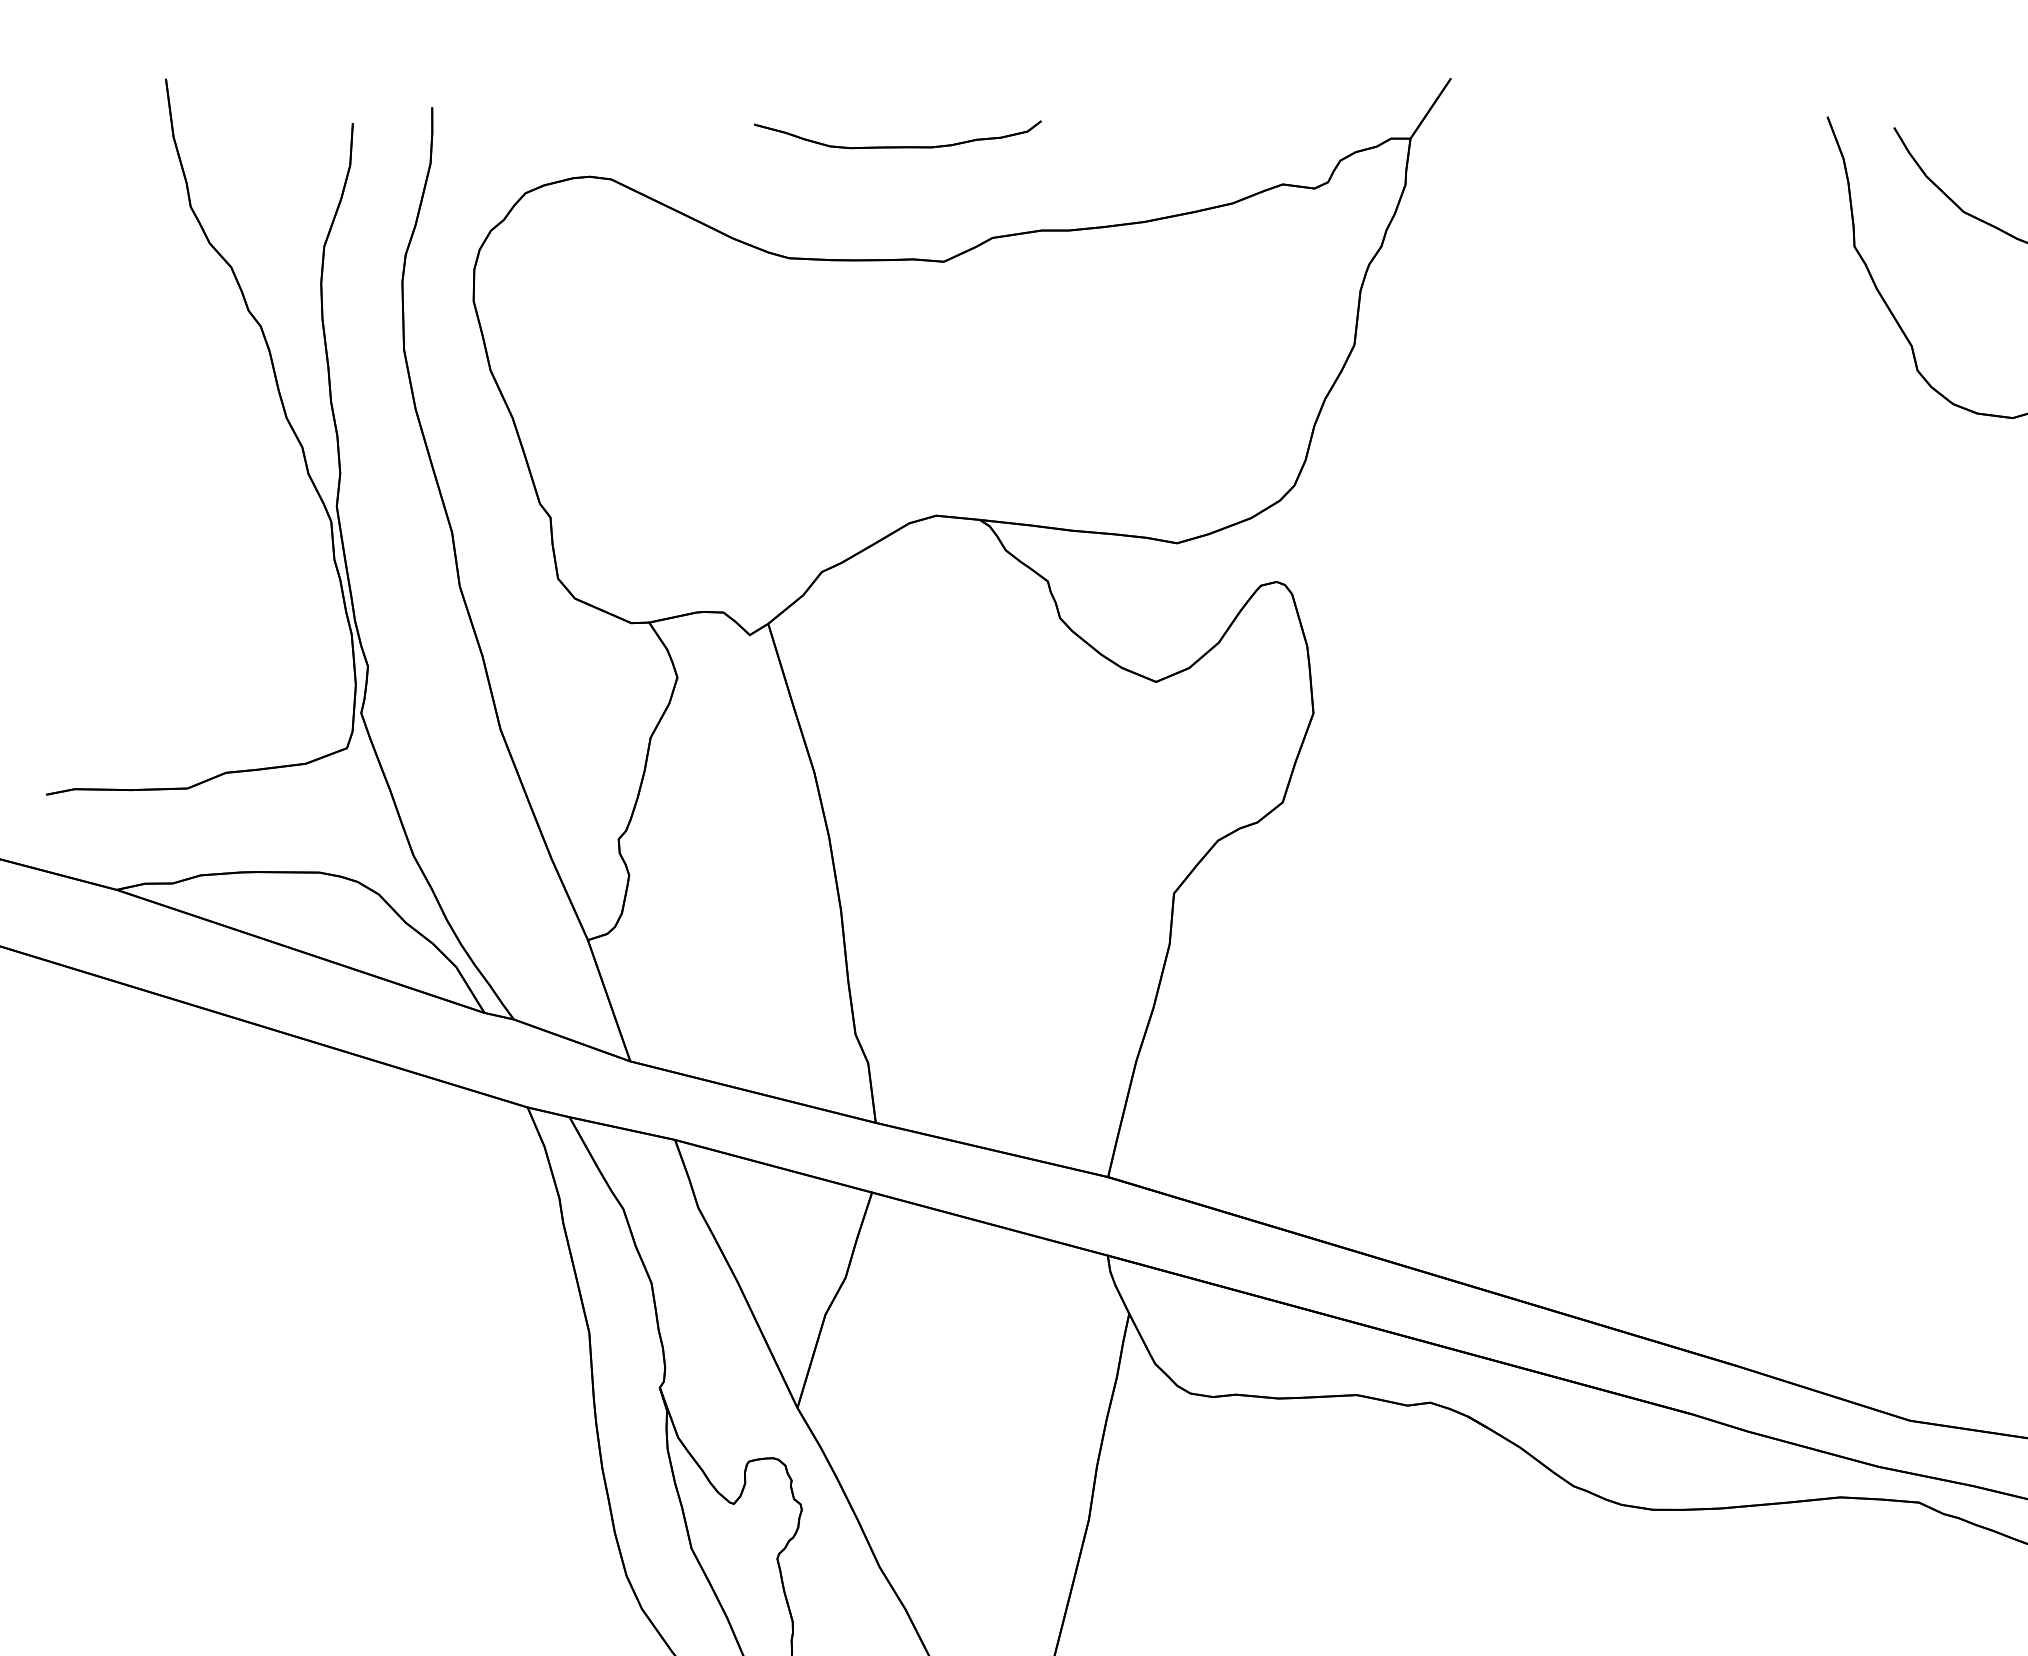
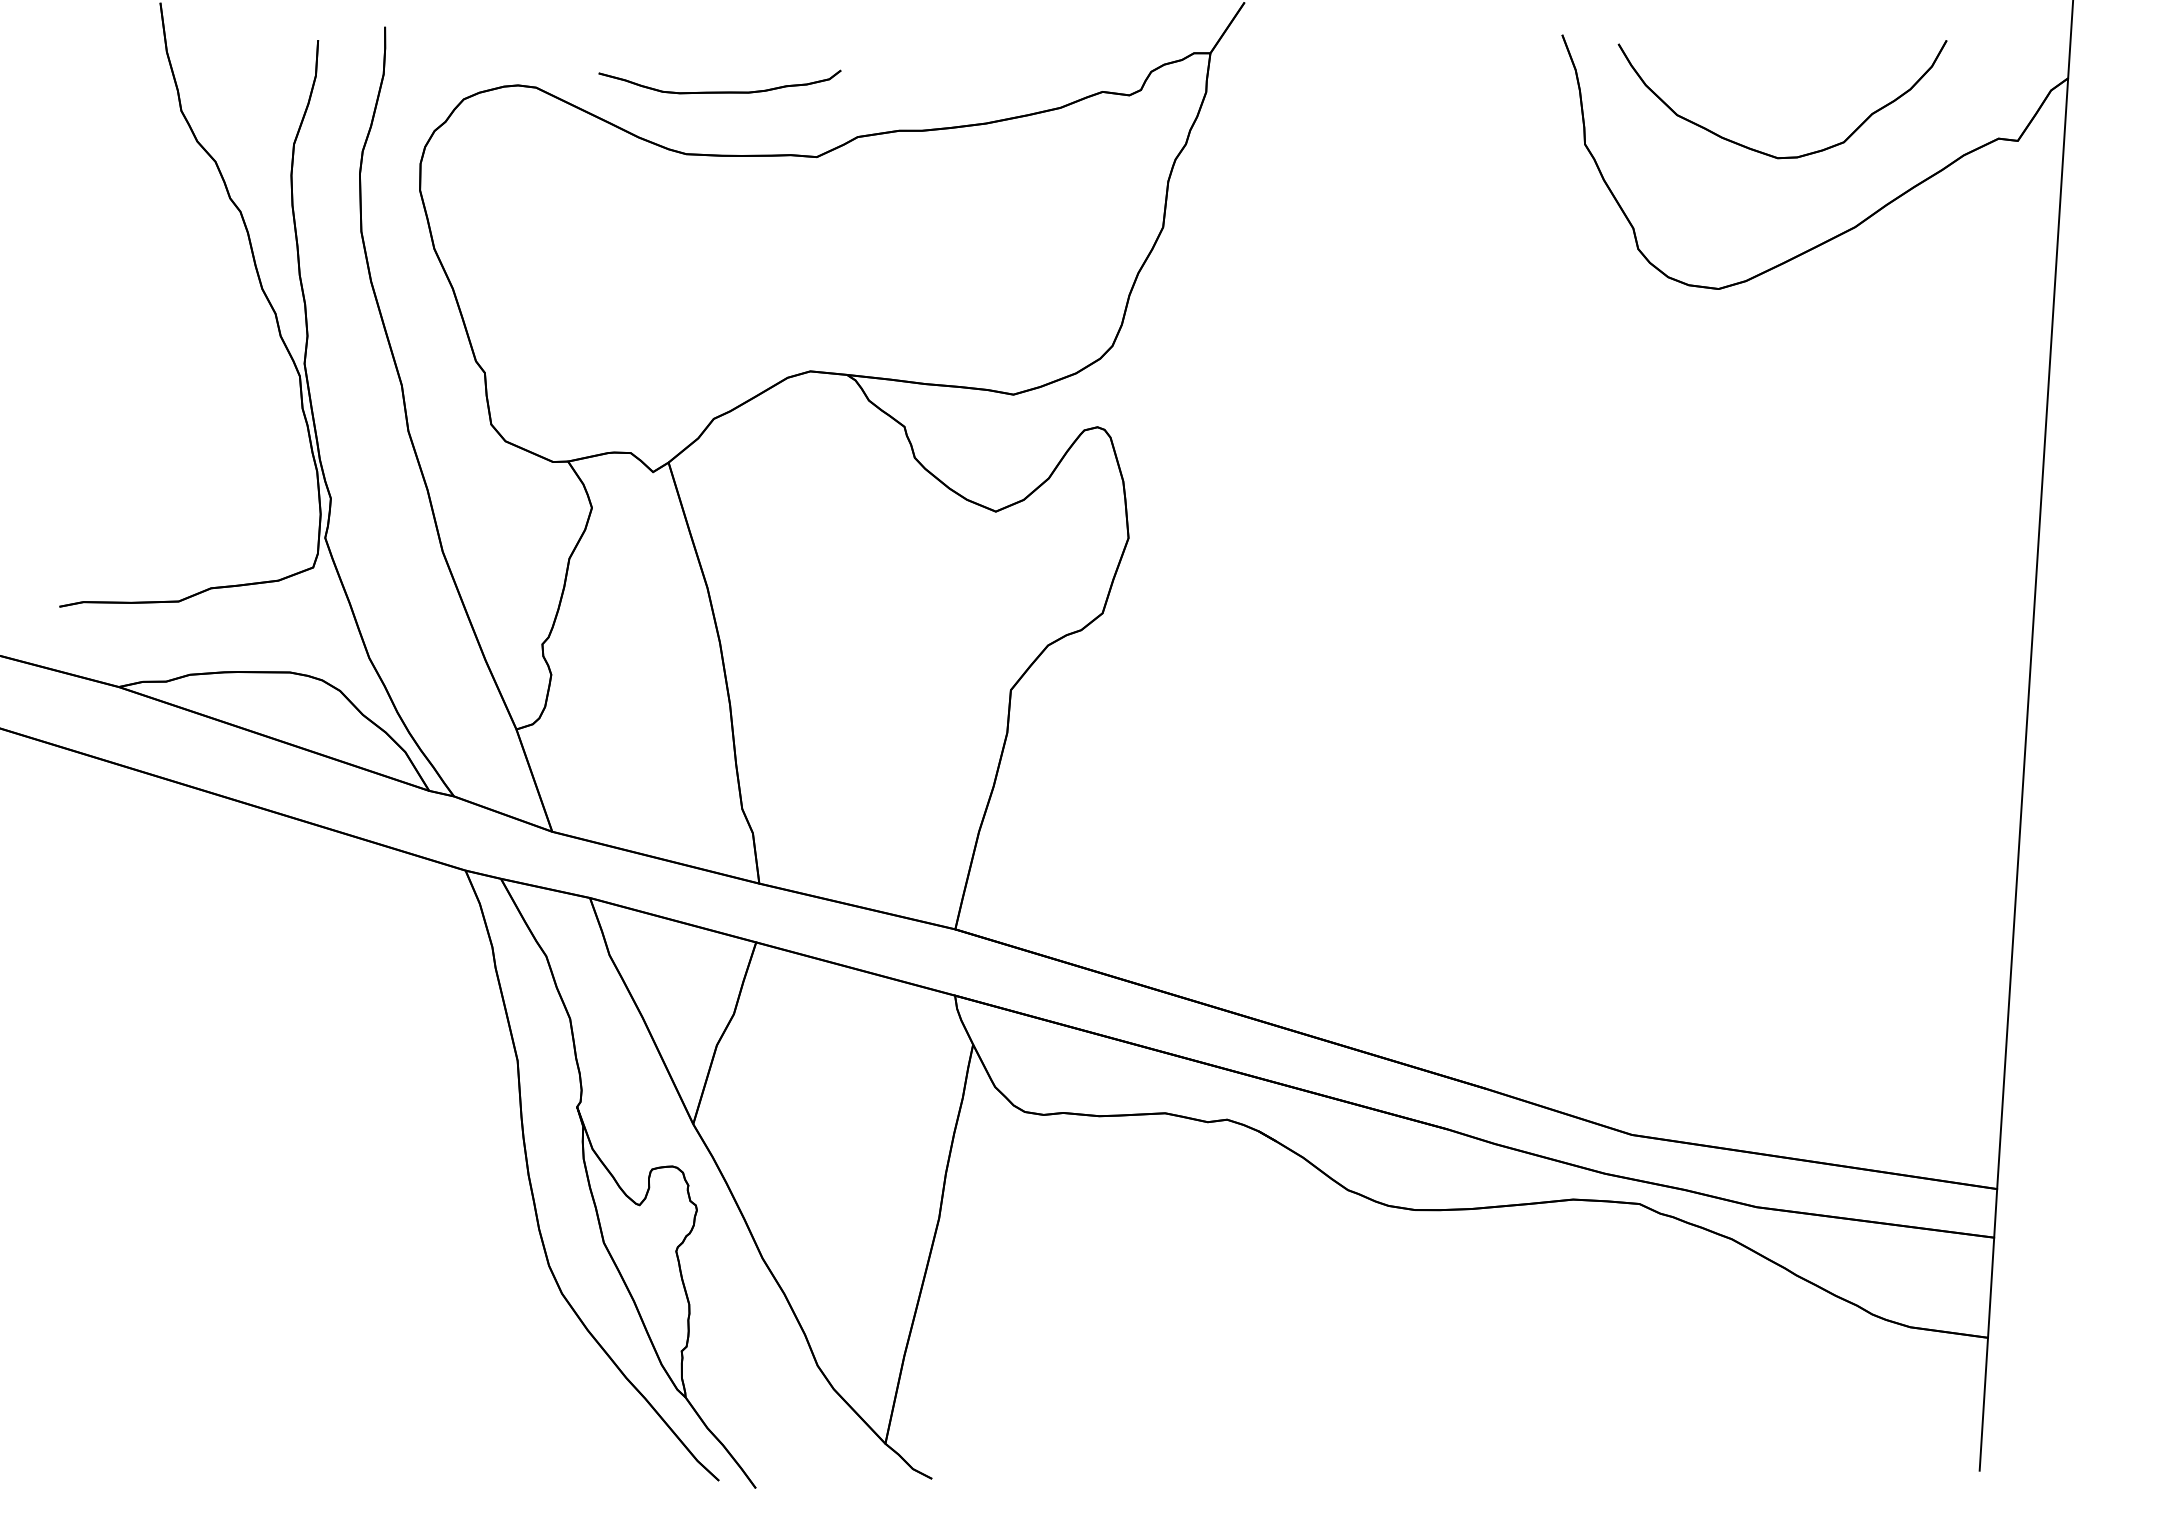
part: (897, 146) -> (719, 91), moved

